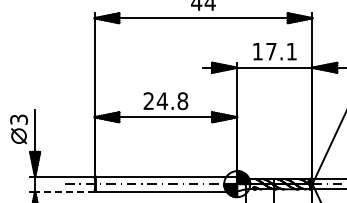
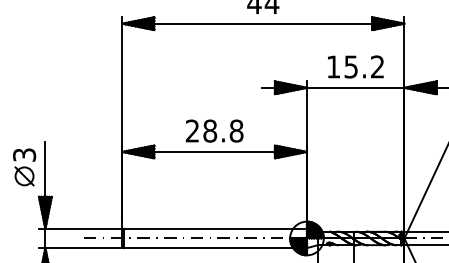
text: (281, 51) -> (364, 66), 17.1 -> 15.2
text: (162, 101) -> (210, 131), 24.8 -> 28.8
line: (64, 191) -> (83, 248), dashed -> solid

